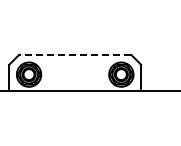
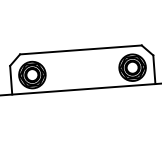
line: (74, 54) -> (80, 49), dashed -> solid

